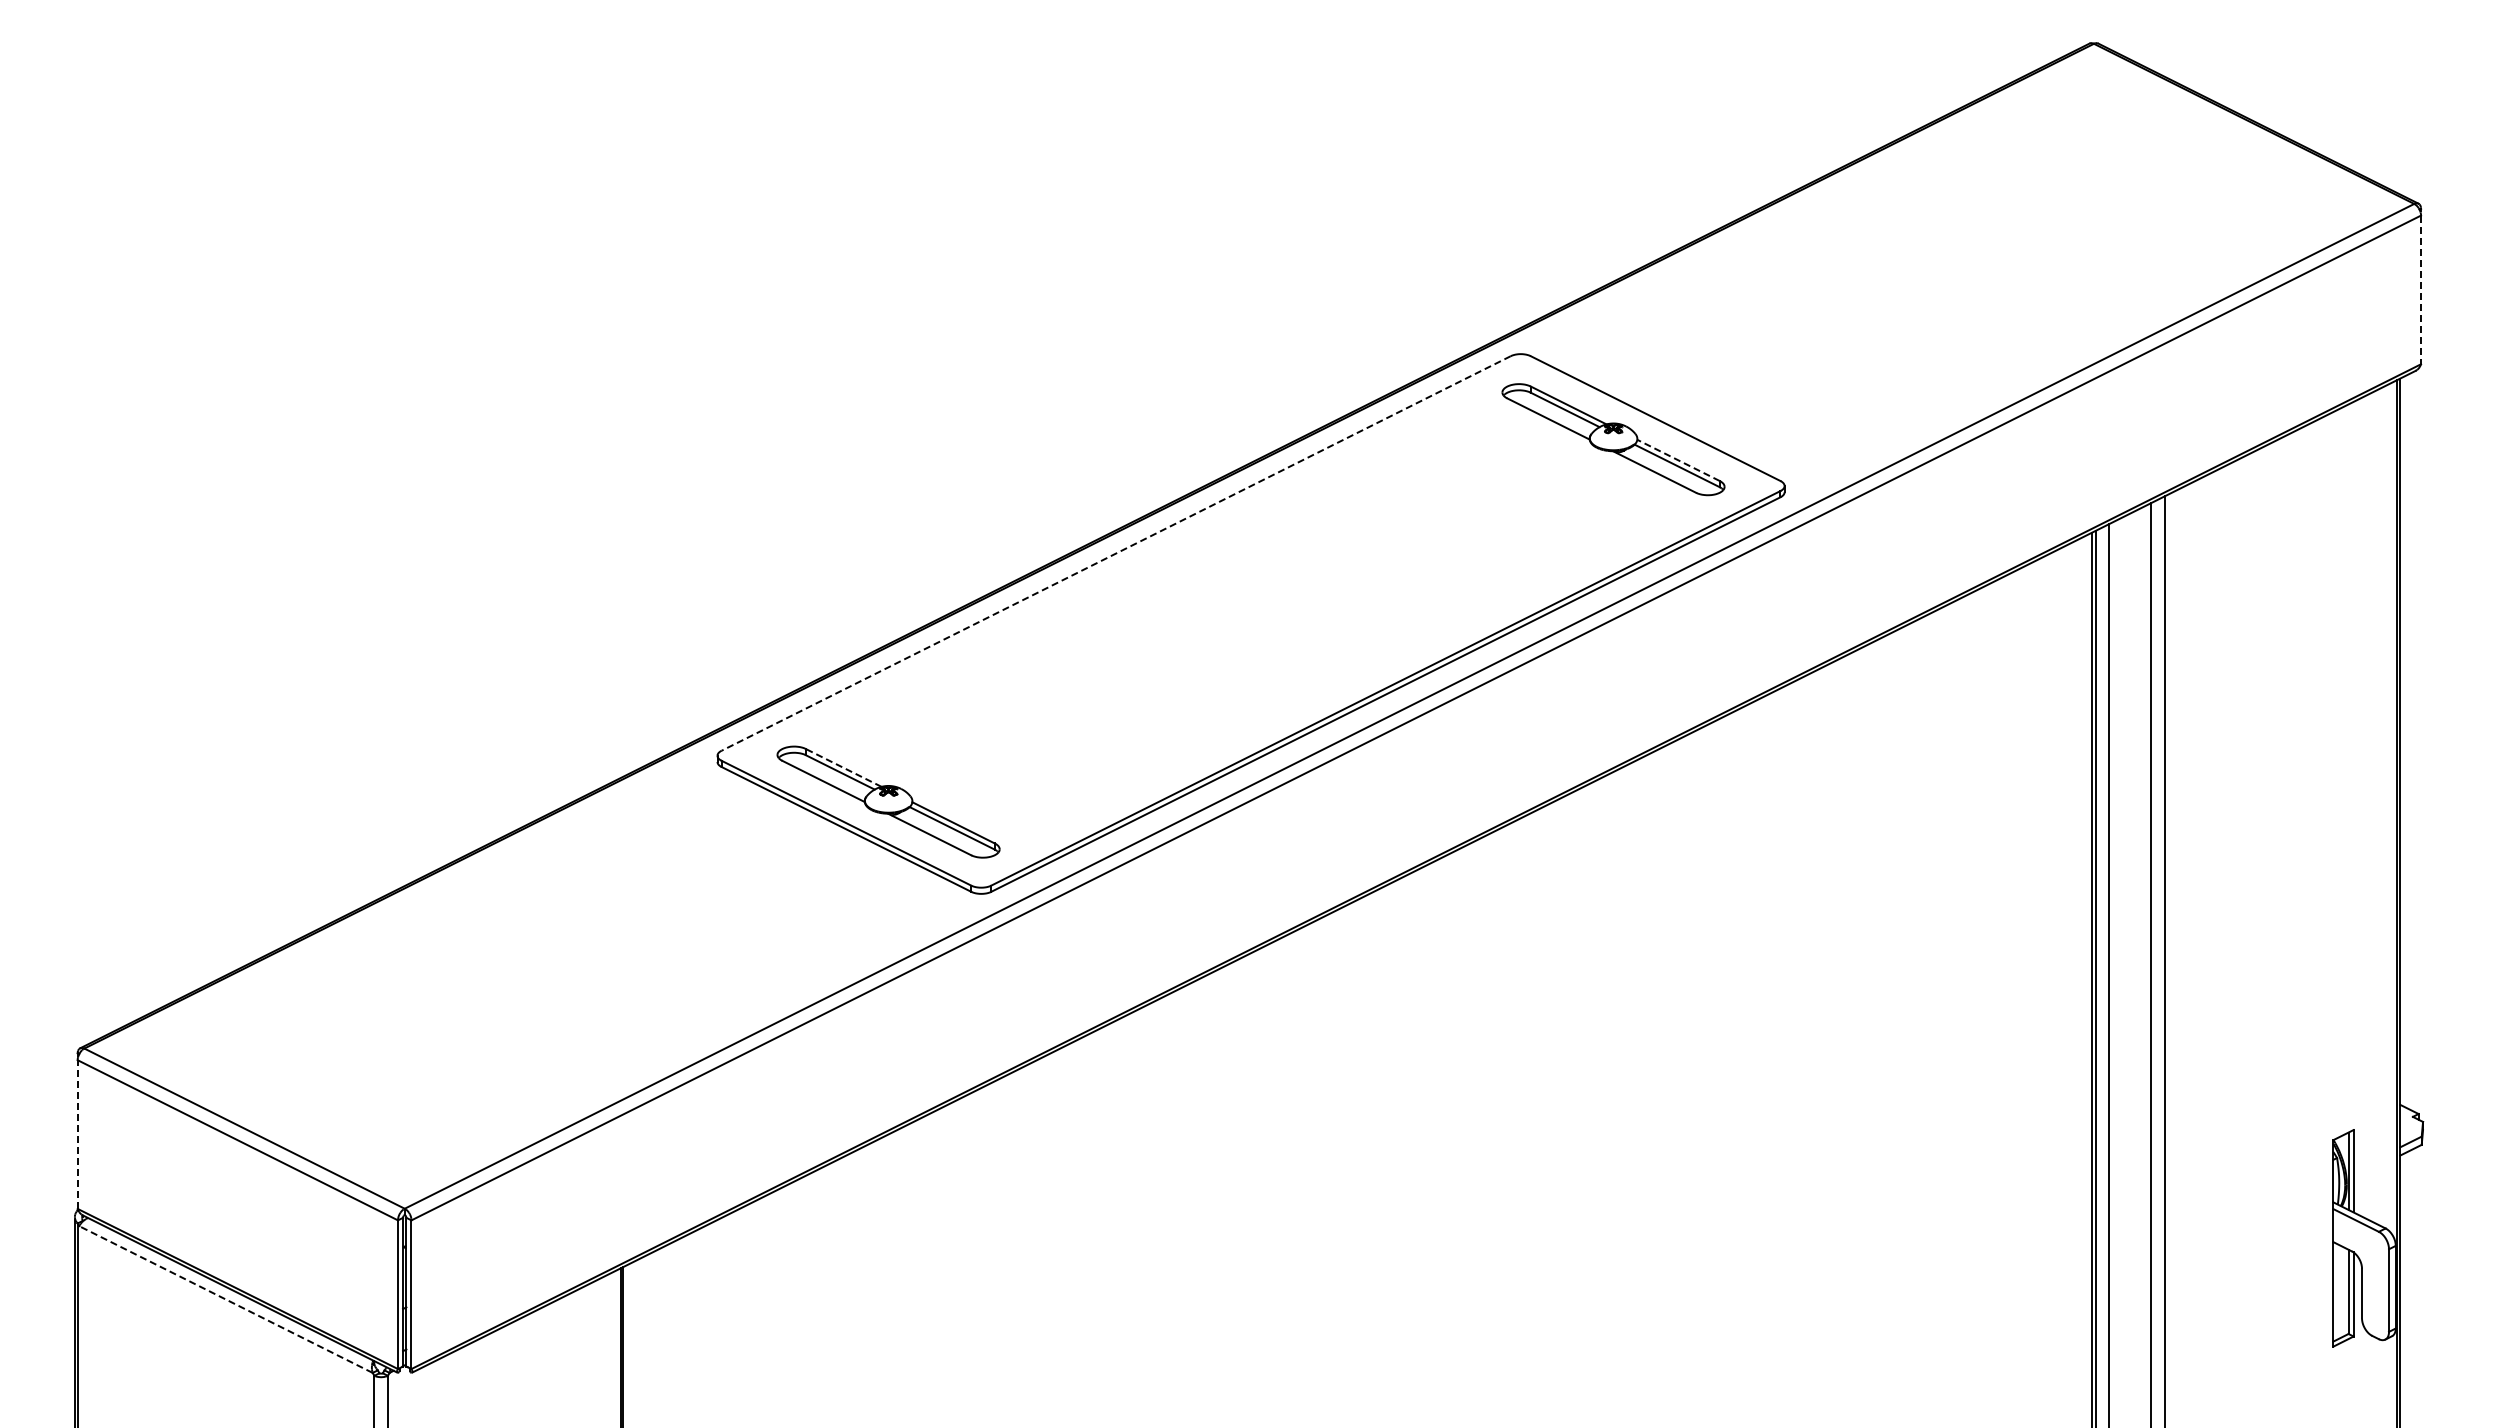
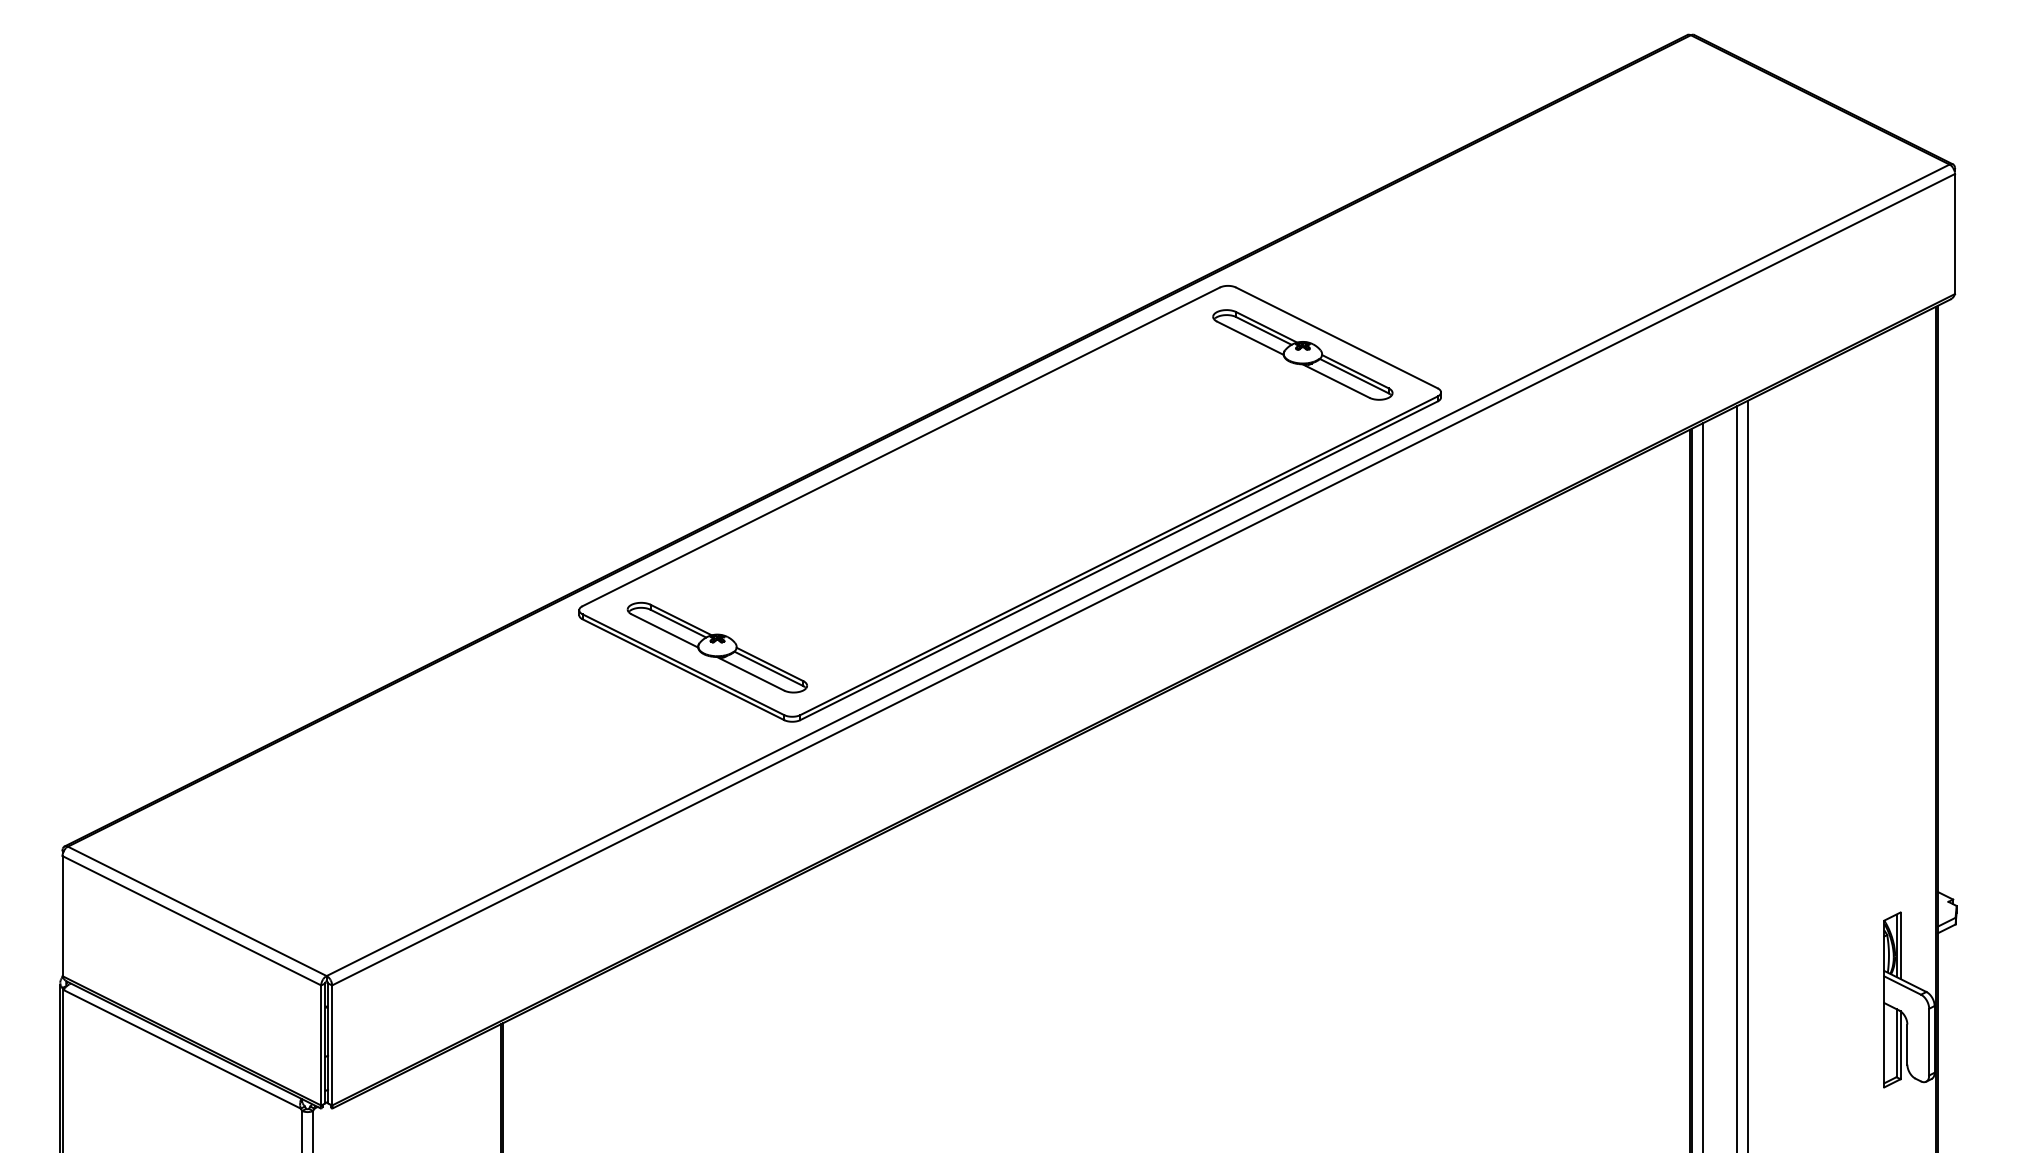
line: (2421, 290) -> (1955, 234), dashed -> solid
line: (1678, 460) -> (1355, 371), dashed -> solid
line: (1115, 553) -> (900, 446), dashed -> solid
line: (843, 767) -> (681, 619), dashed -> solid
line: (77, 1134) -> (62, 916), dashed -> solid
line: (225, 1299) -> (181, 1049), dashed -> solid

